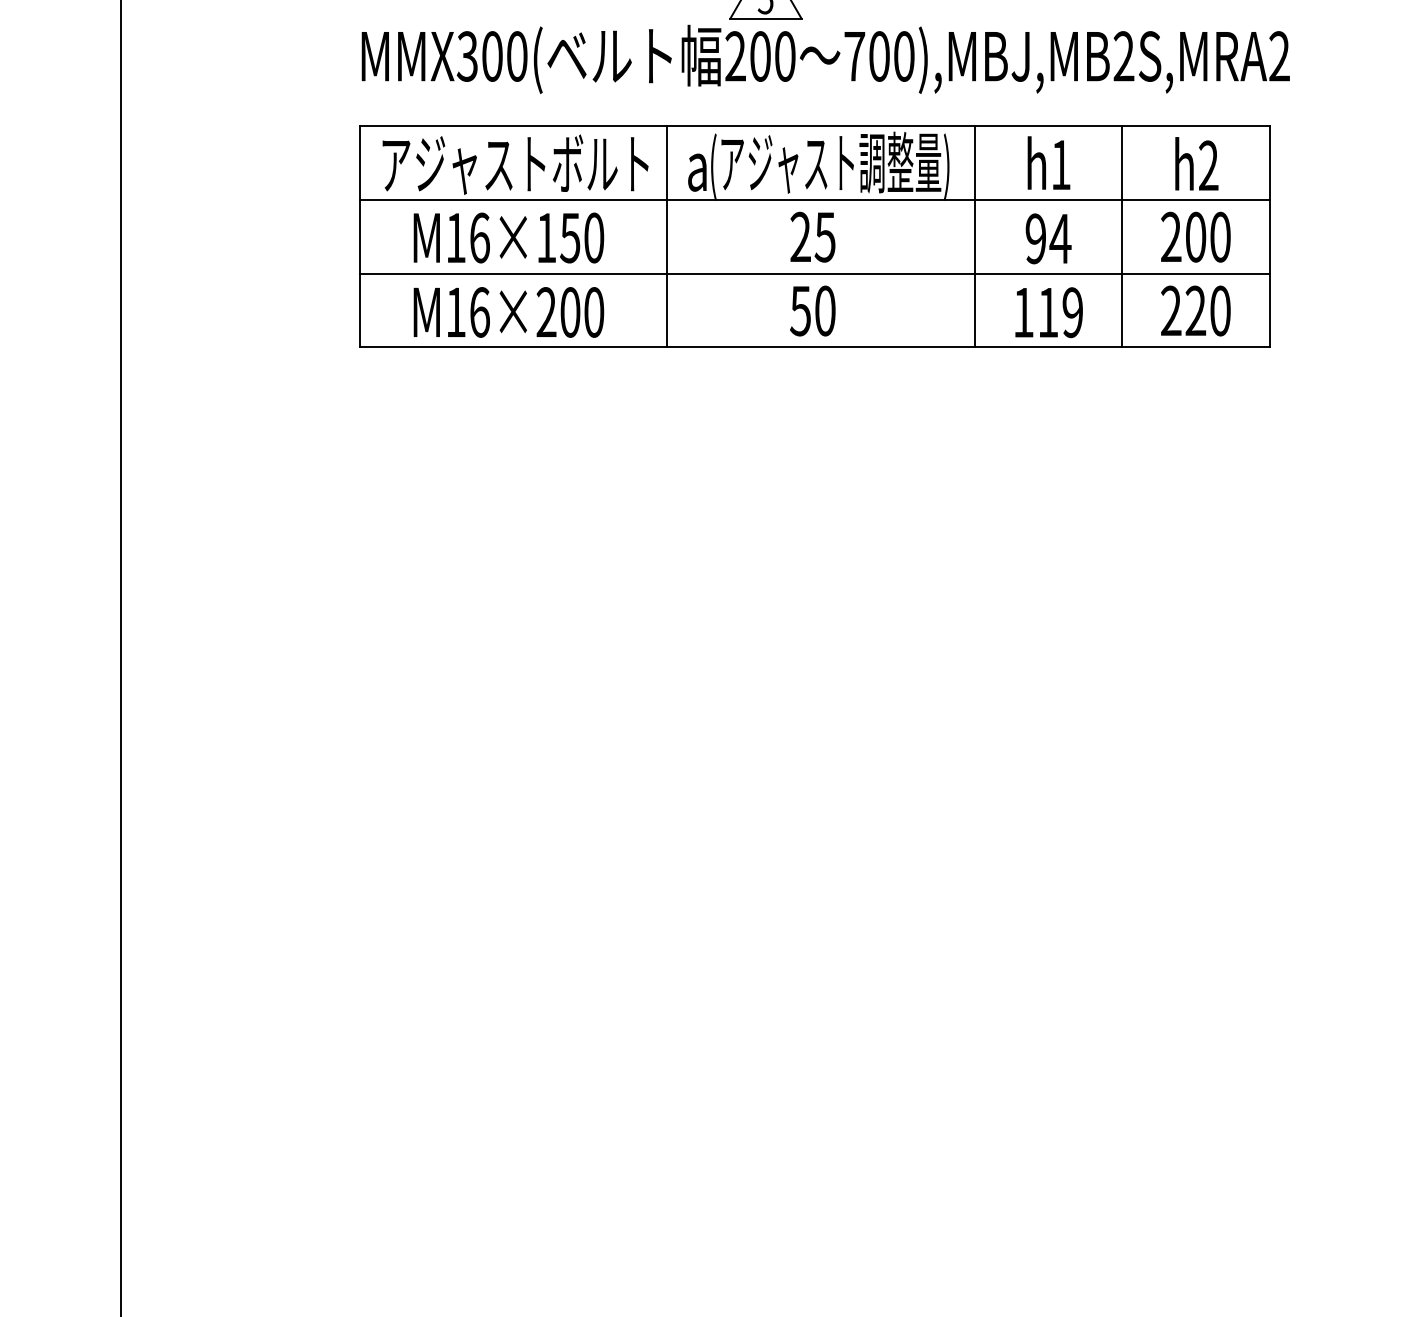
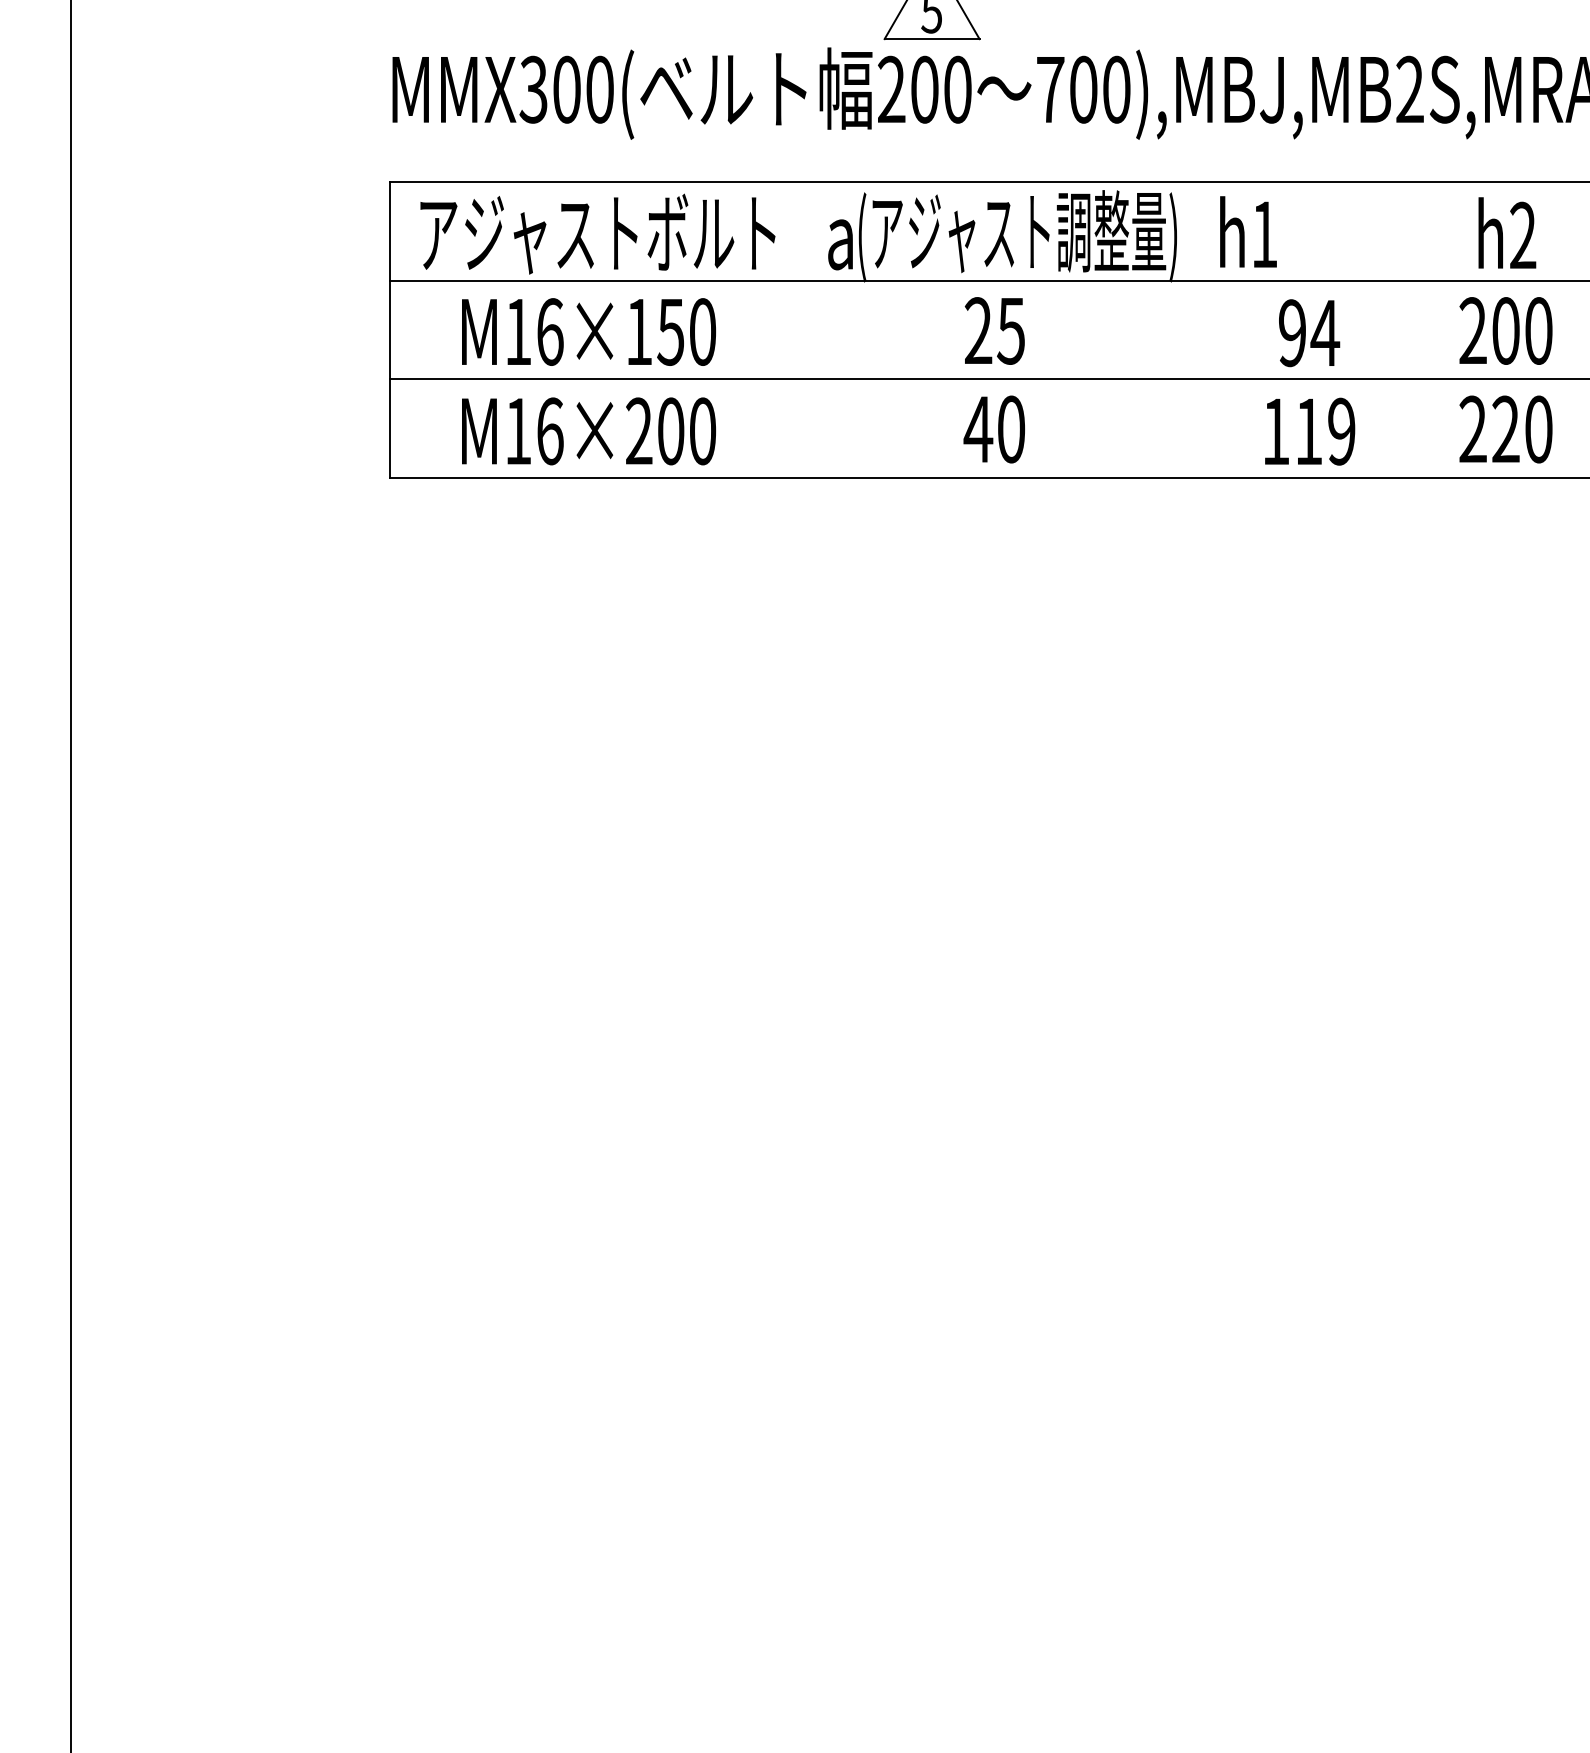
text: (1048, 162) -> (1247, 231), moved
line: (667, 236) -> (800, 330), removed
line: (974, 236) -> (1210, 330), removed
line: (1122, 236) -> (1408, 330), removed
text: (800, 311) -> (978, 430), 50 -> 40

